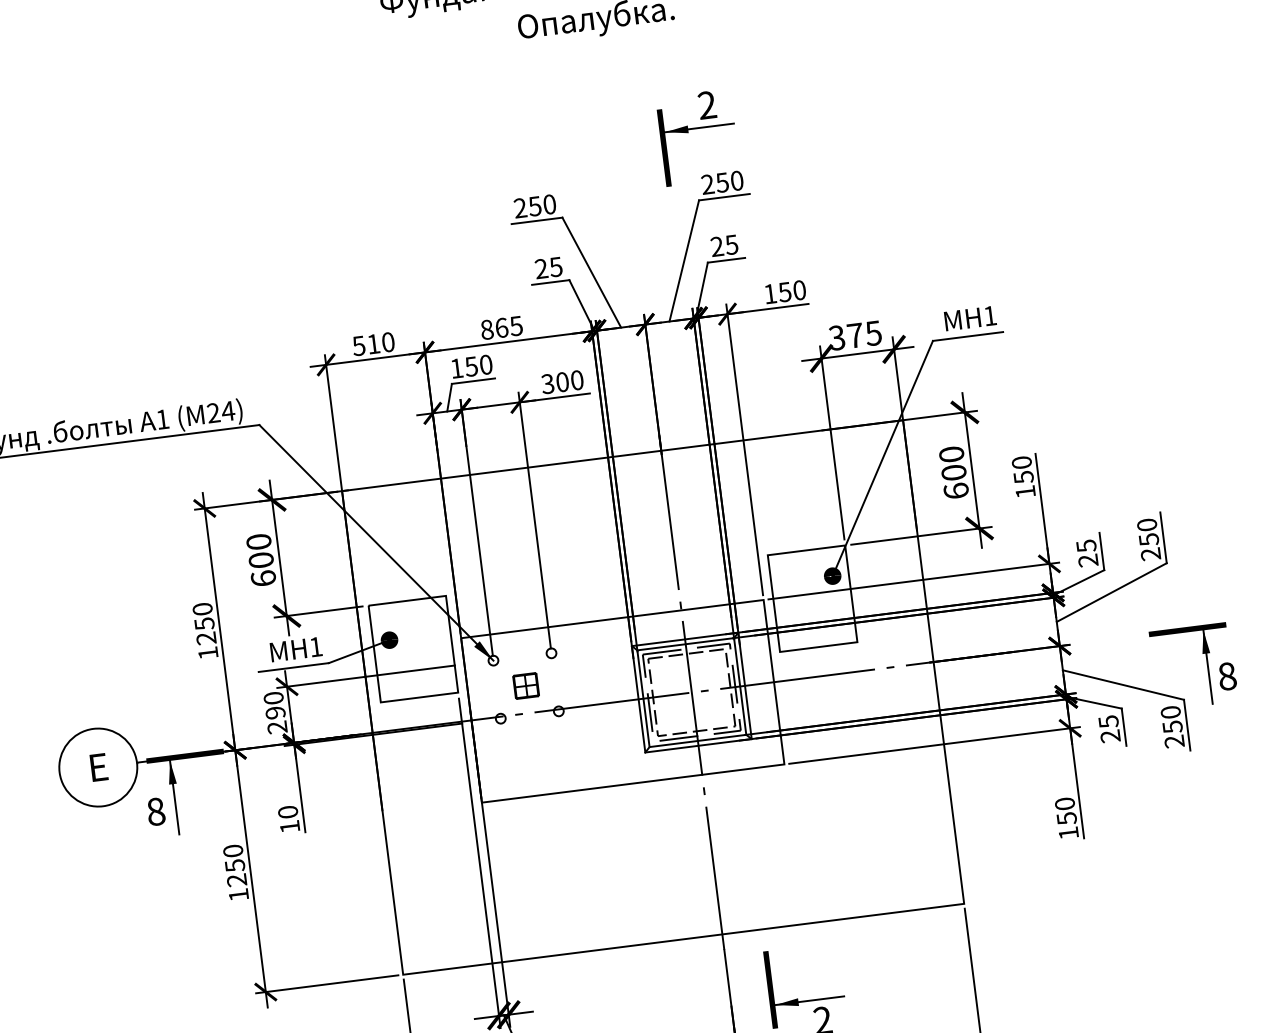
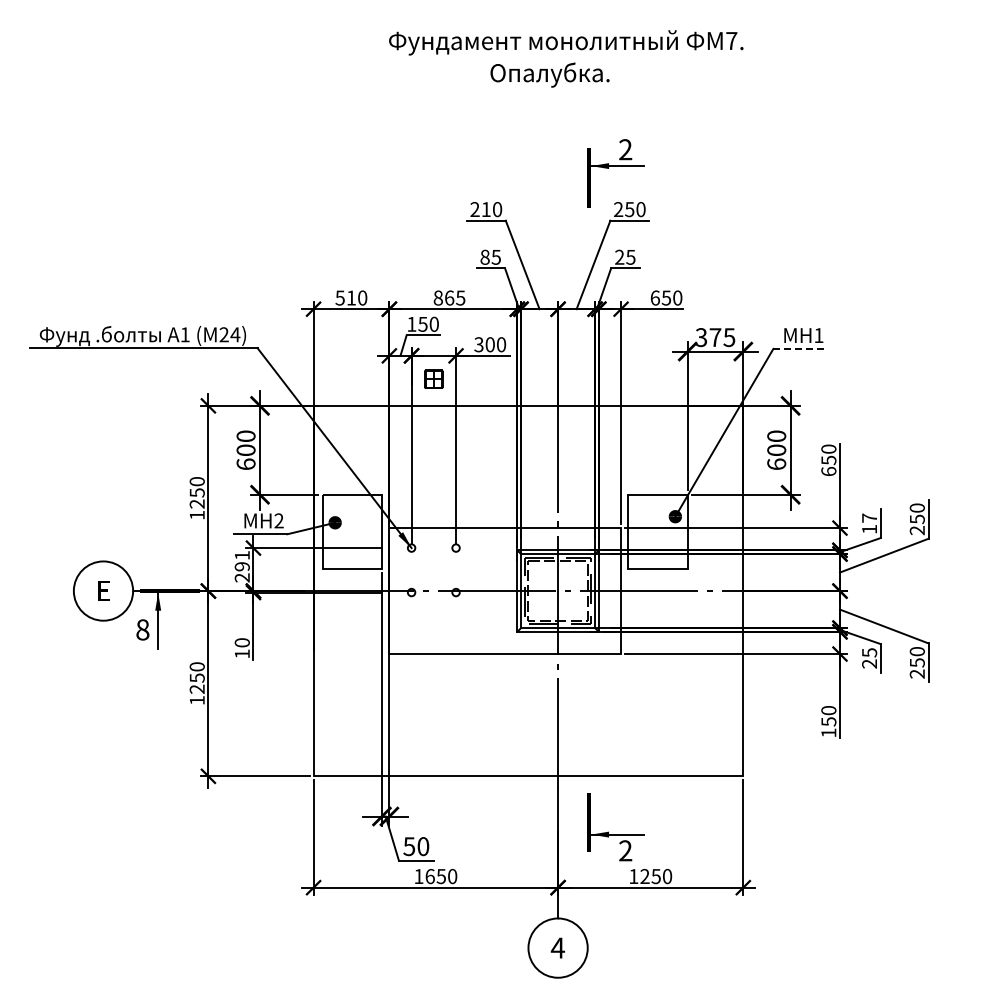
text: (534, 206) -> (485, 209), 250 -> 210
text: (540, 267) -> (484, 256), 25 -> 85
text: (769, 293) -> (654, 297), 150 -> 650
line: (968, 335) -> (800, 348), solid -> dashed
text: (1024, 490) -> (828, 470), 150 -> 650
text: (1087, 553) -> (869, 523), 25 -> 17
text: (315, 646) -> (278, 520), 1 -> 2
part: (1207, 665) -> (949, 619), removed
part: (525, 684) -> (433, 378), moved
text: (272, 697) -> (241, 554), 290 -> 291

